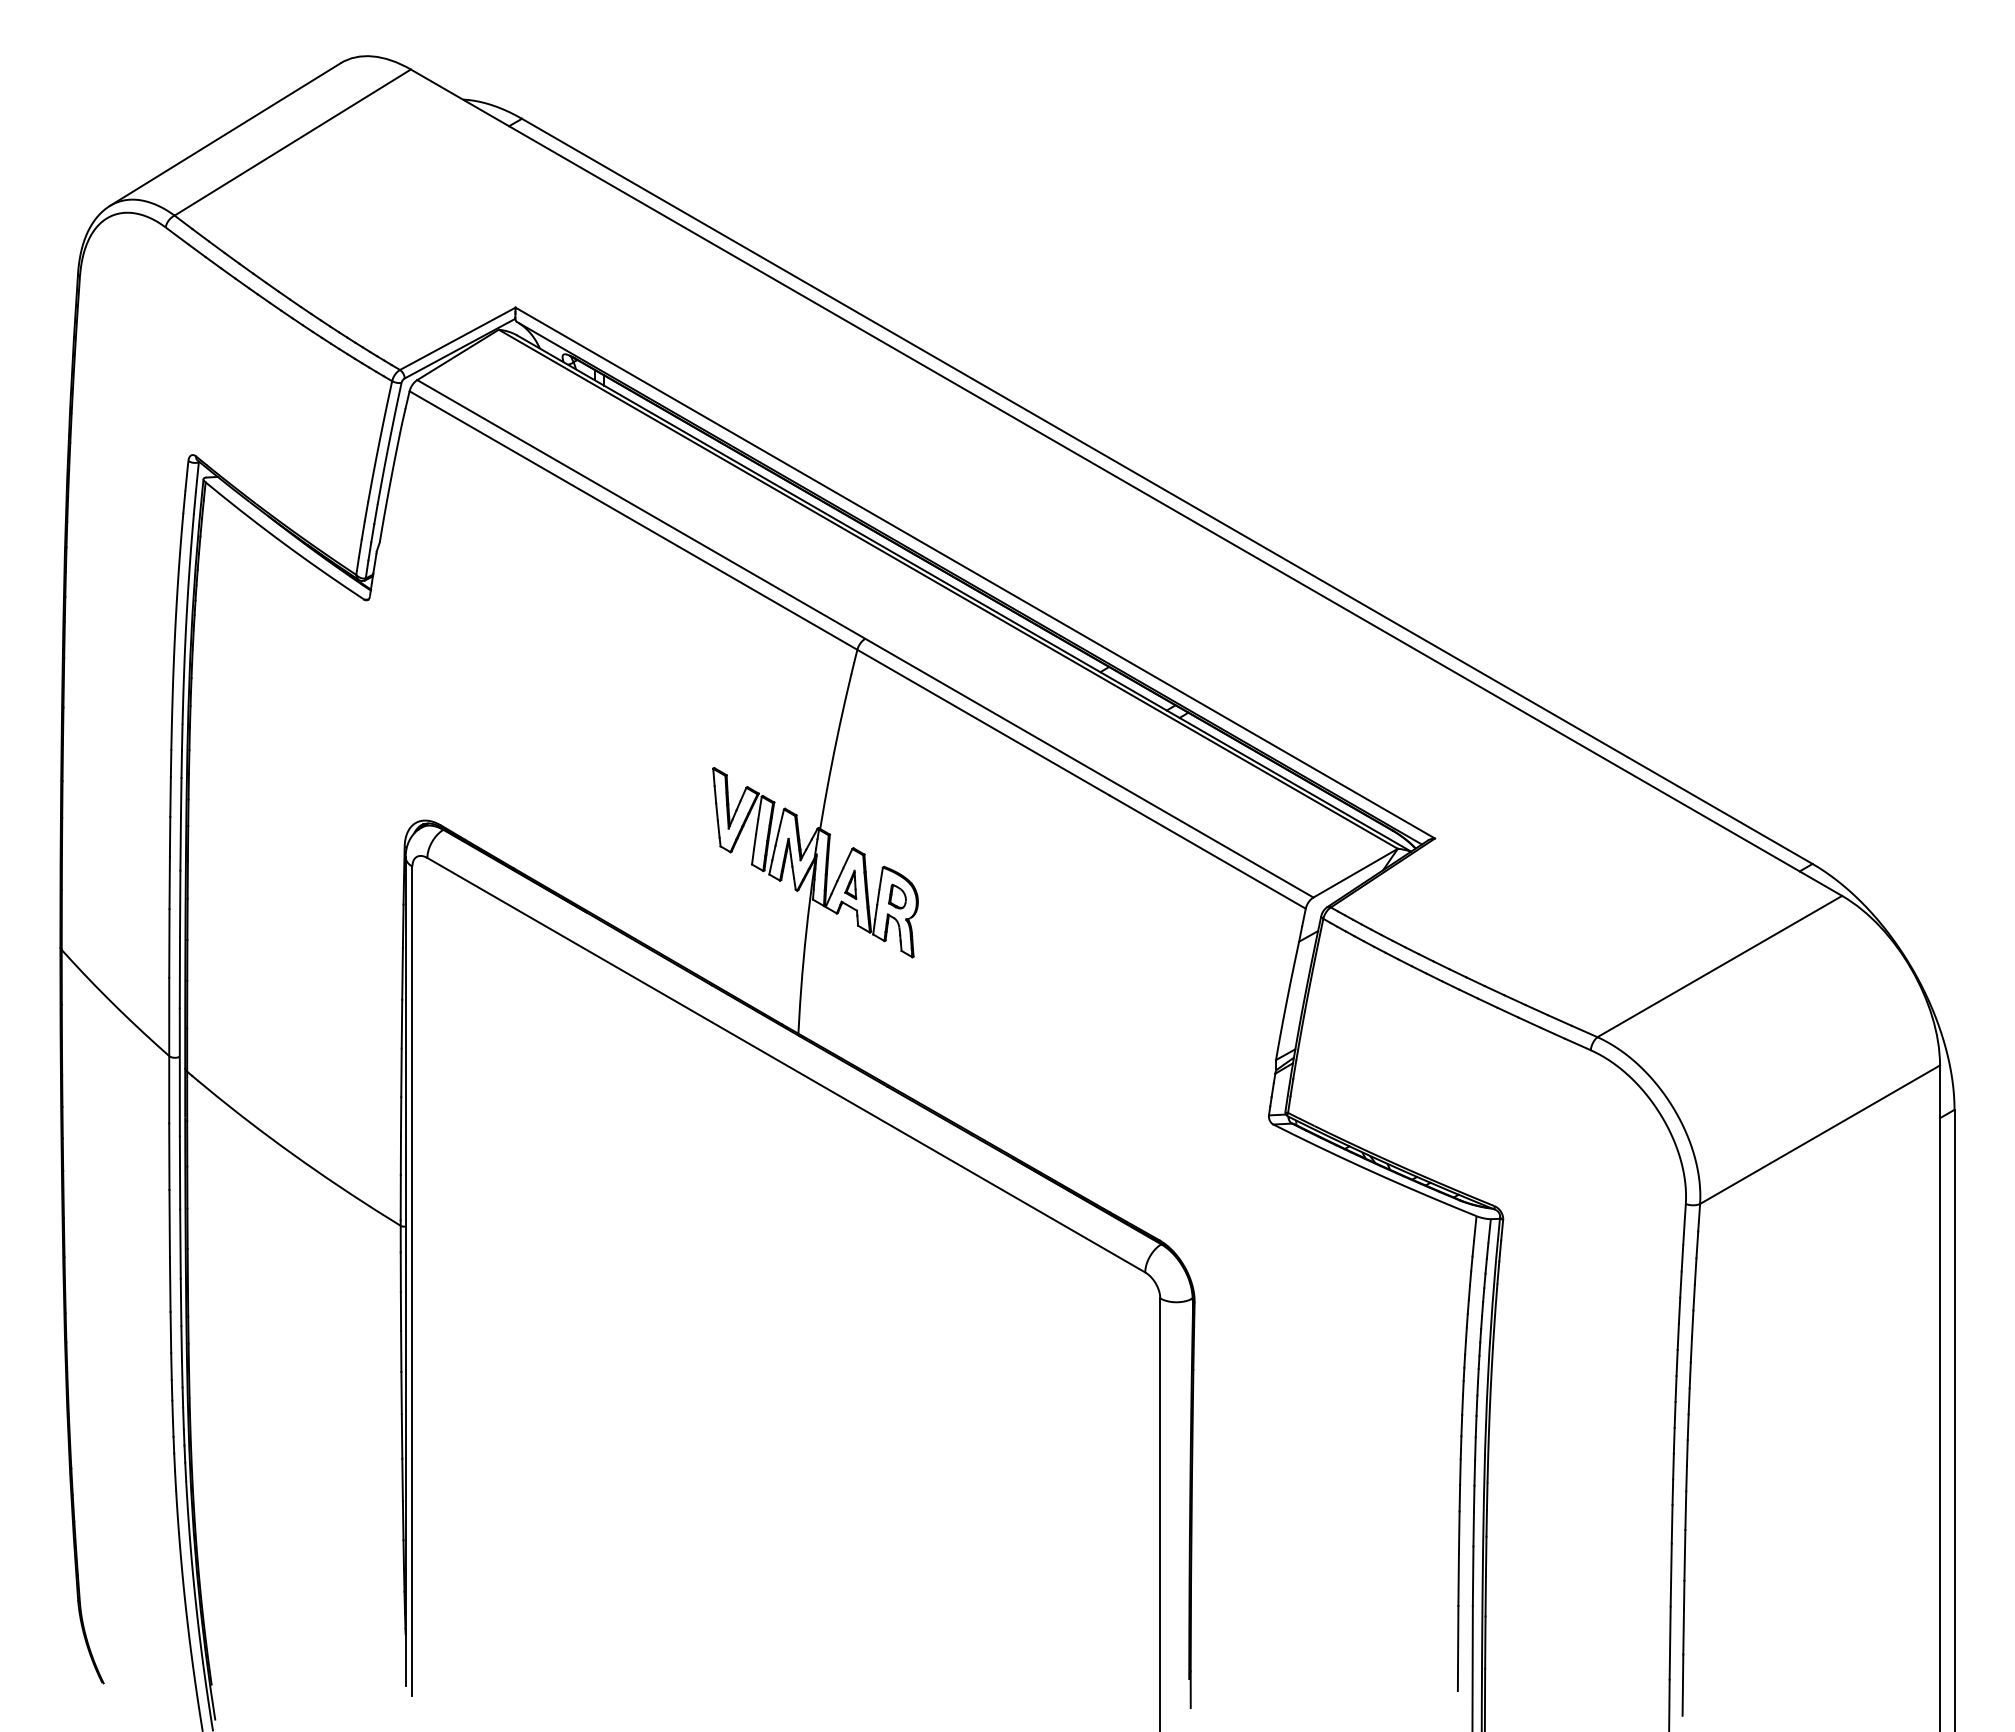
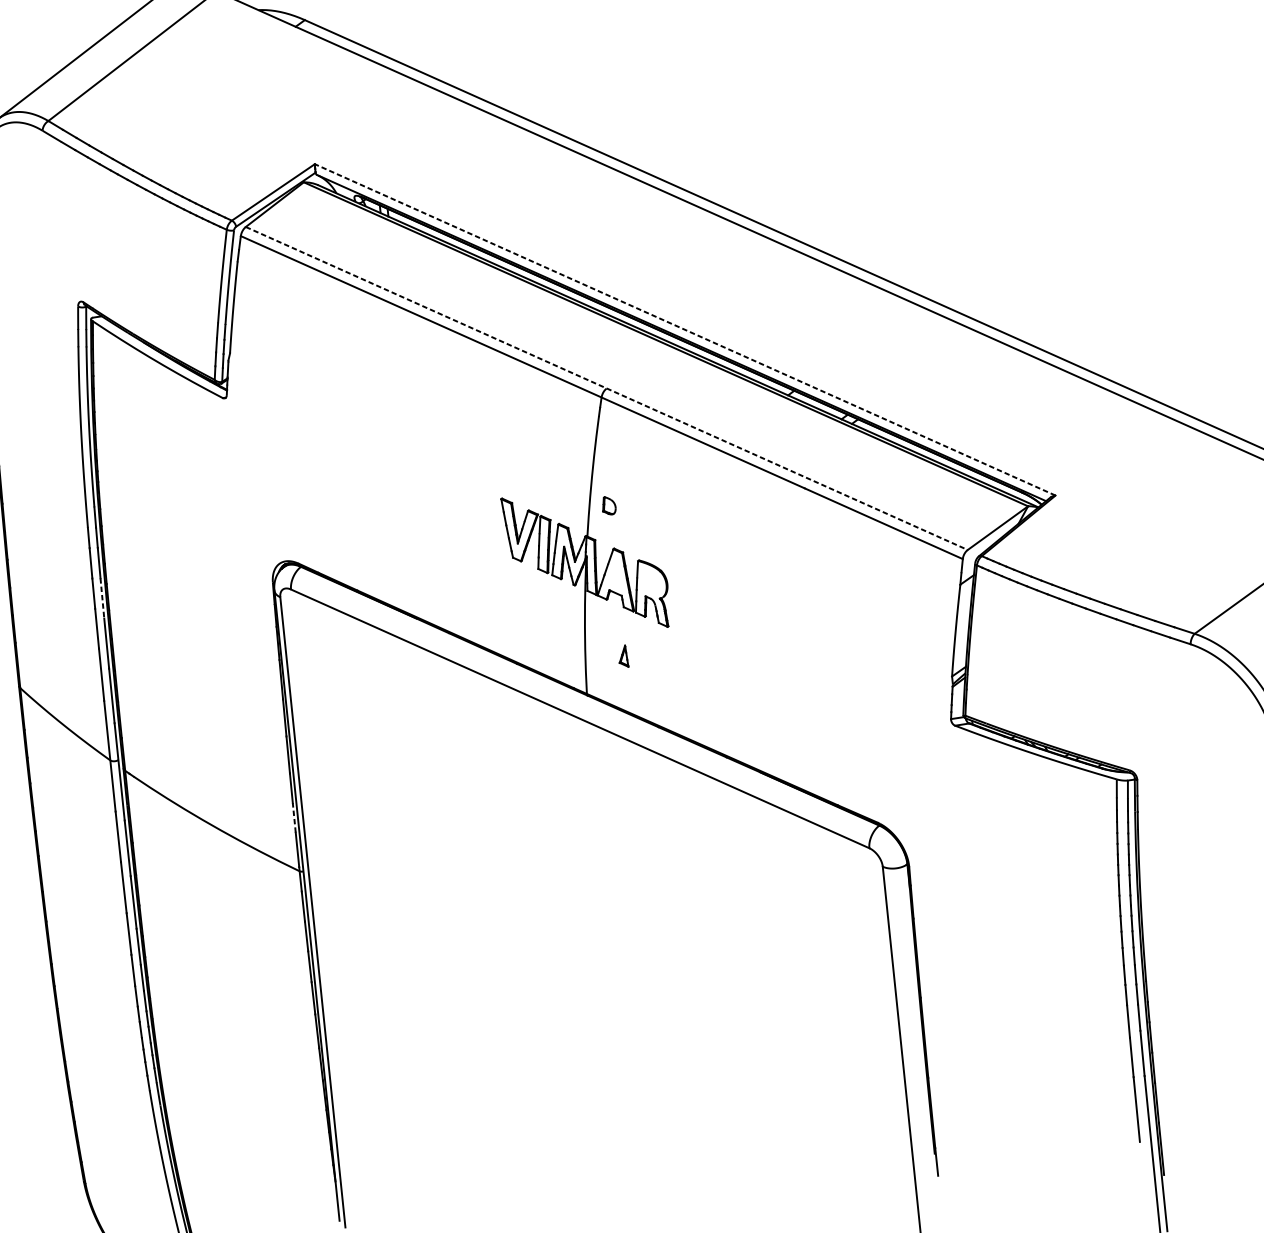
line: (975, 573) -> (685, 330), solid -> dashed
line: (865, 639) -> (606, 389), solid -> dashed
line: (180, 844) -> (102, 598), solid -> dashed
part: (850, 884) -> (623, 656), moved
part: (897, 896) -> (609, 505), moved
line: (400, 1155) -> (293, 817), solid -> dashed

